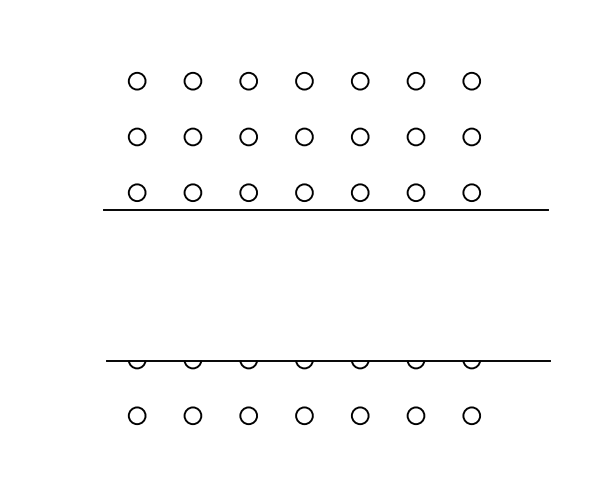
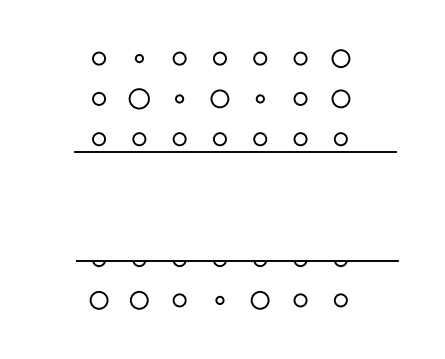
circle: (193, 81) -> (139, 58), size x0.6
circle: (471, 81) -> (340, 58), size x1.4
circle: (193, 136) -> (139, 98), size x1.6
circle: (248, 136) -> (179, 98), size x0.6
circle: (303, 136) -> (219, 98), size x1.4
circle: (360, 136) -> (260, 98), size x0.6
circle: (471, 136) -> (340, 98), size x1.4
circle: (136, 415) -> (98, 300), size x1.4
circle: (193, 415) -> (139, 300), size x1.4
circle: (303, 415) -> (219, 300), size x0.6
circle: (360, 415) -> (260, 300), size x1.4

